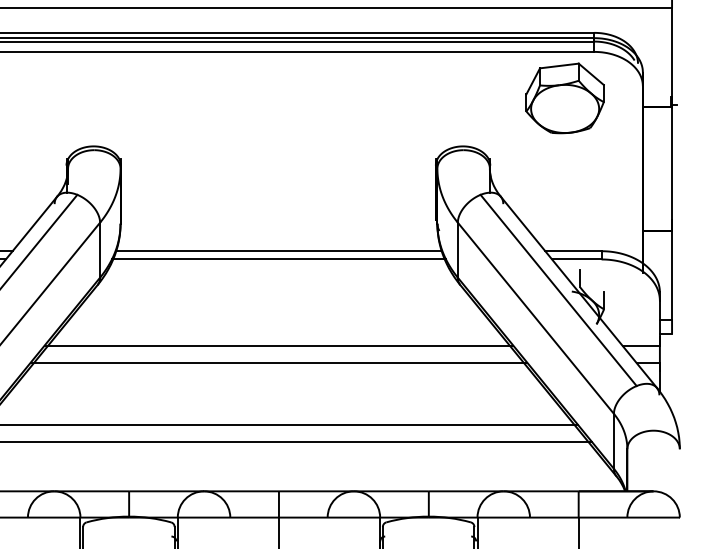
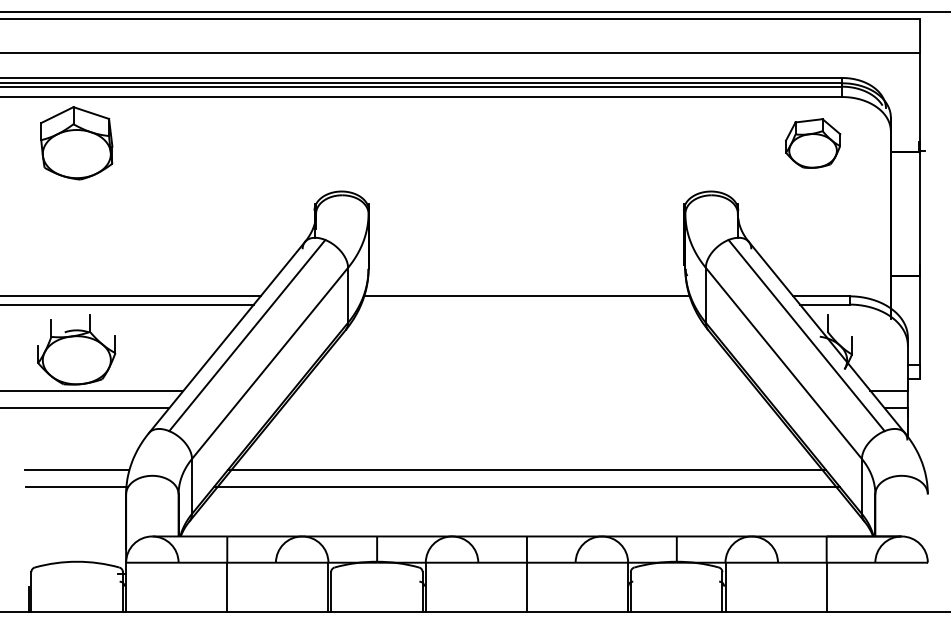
part: (564, 98) -> (812, 143), size x0.7
line: (278, 259) -> (526, 304), removed
line: (278, 345) -> (526, 390), removed
line: (278, 363) -> (526, 408), removed

